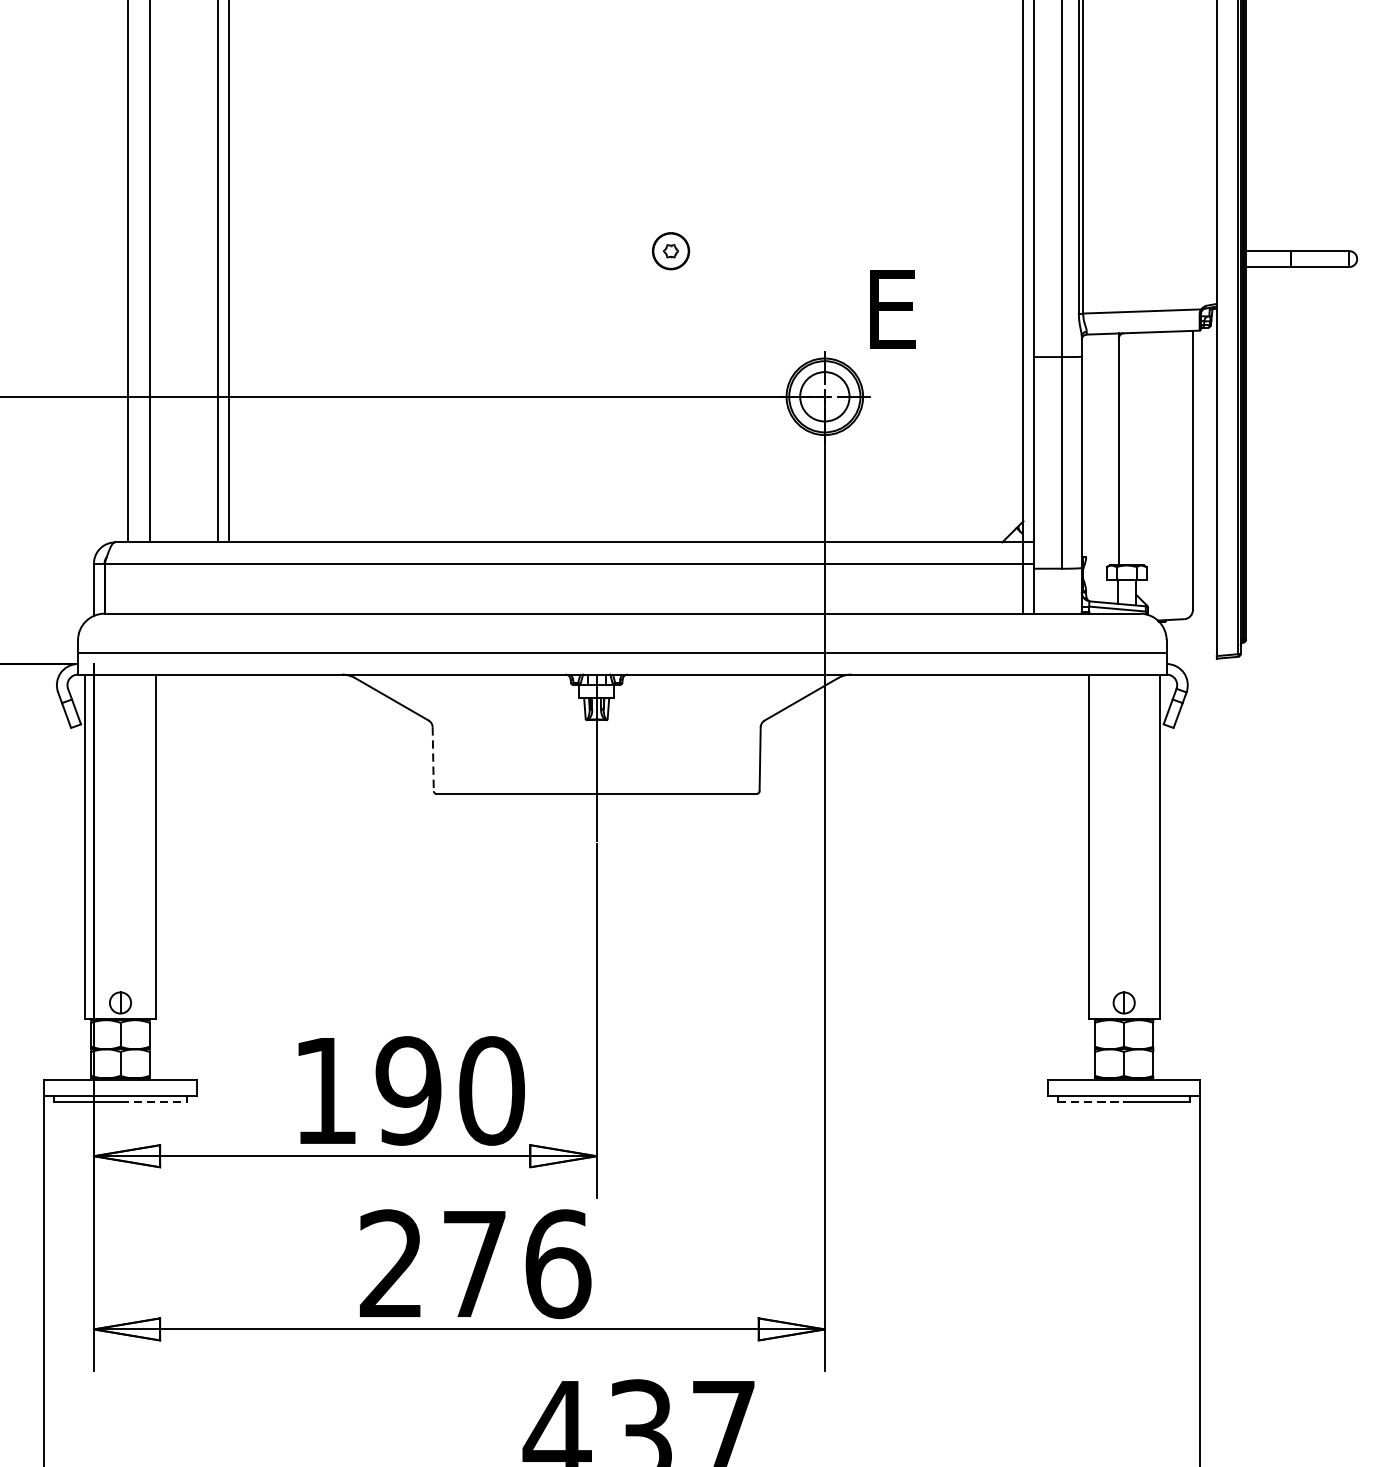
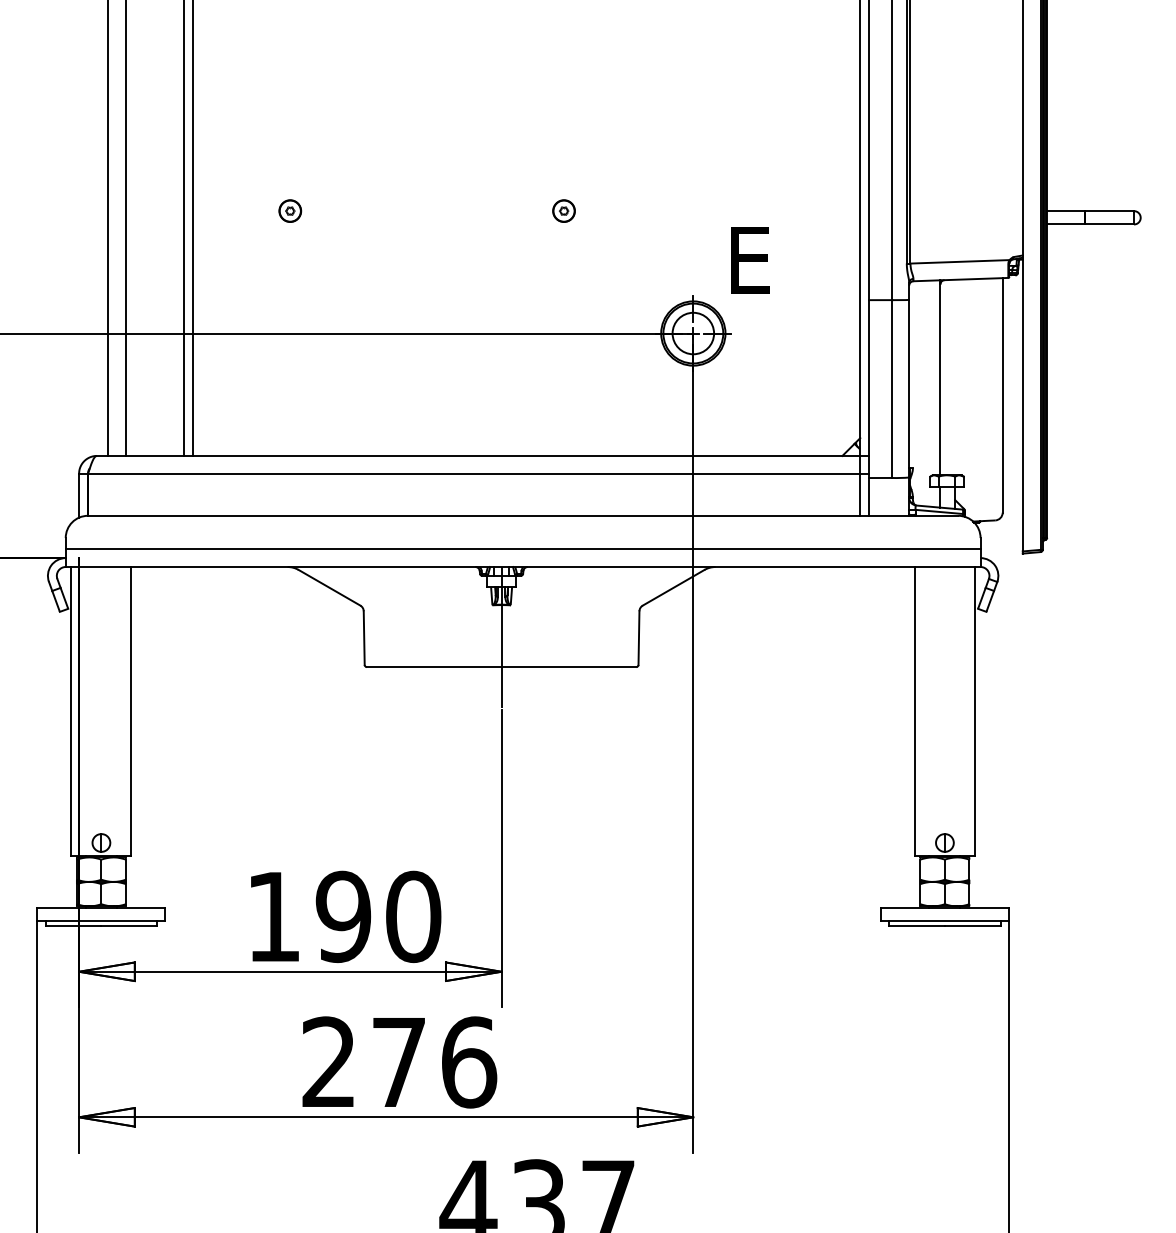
part: (345, 250) -> (290, 210), added
part: (670, 250) -> (563, 210), size x0.71
line: (433, 759) -> (364, 638), dashed -> solid
line: (153, 1102) -> (129, 926), dashed -> solid
line: (1091, 1102) -> (917, 926), dashed -> solid

